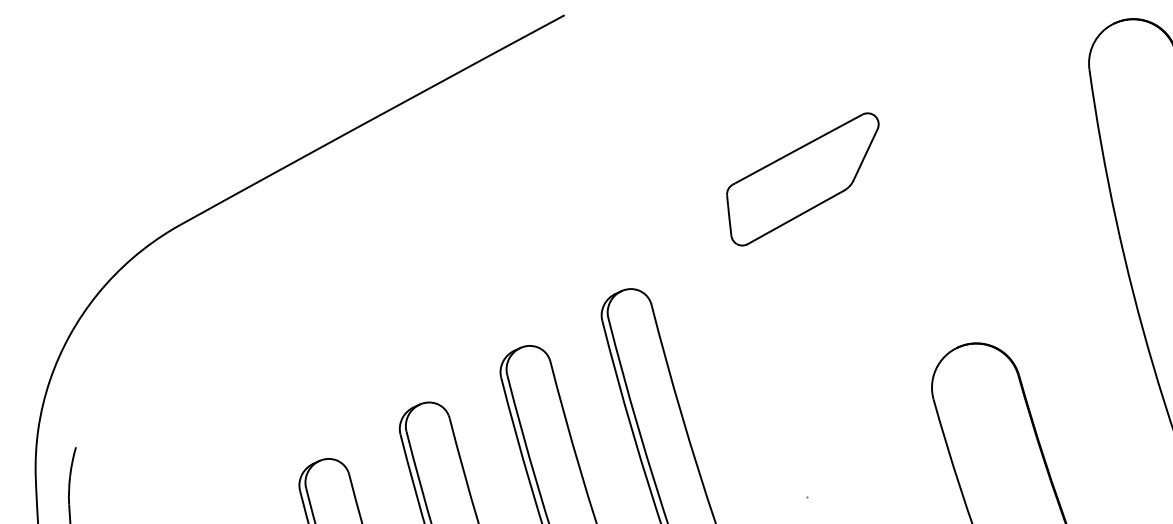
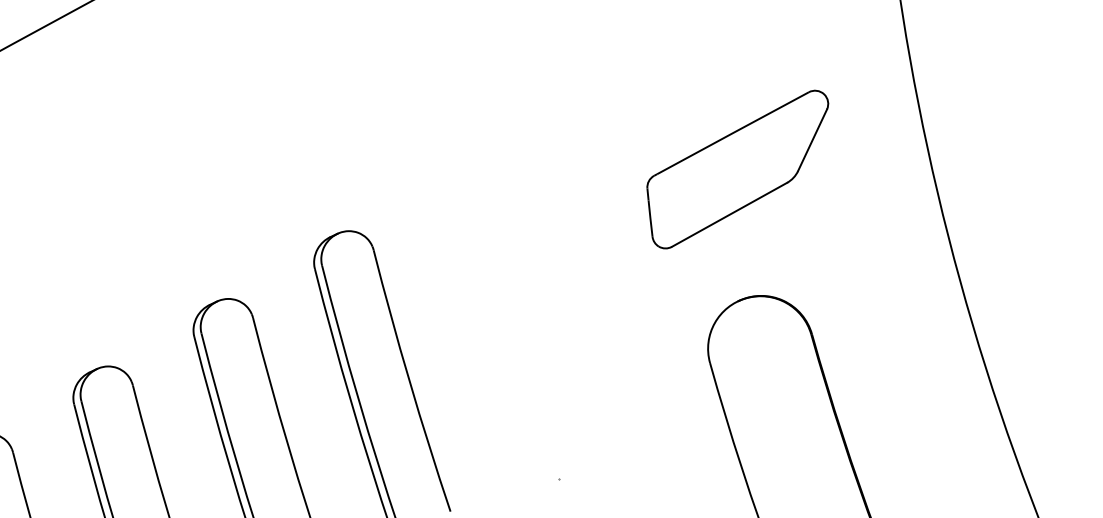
part: (802, 179) -> (737, 169), moved

